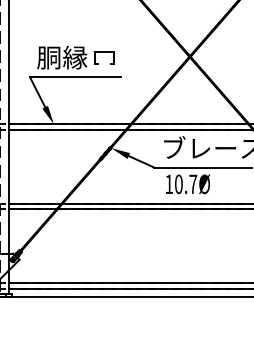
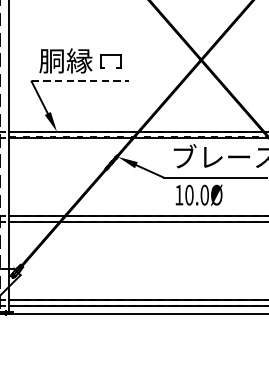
line: (75, 76) -> (79, 80), solid -> dashed
text: (193, 184) -> (204, 195), 10.7Ø -> 10.0Ø

